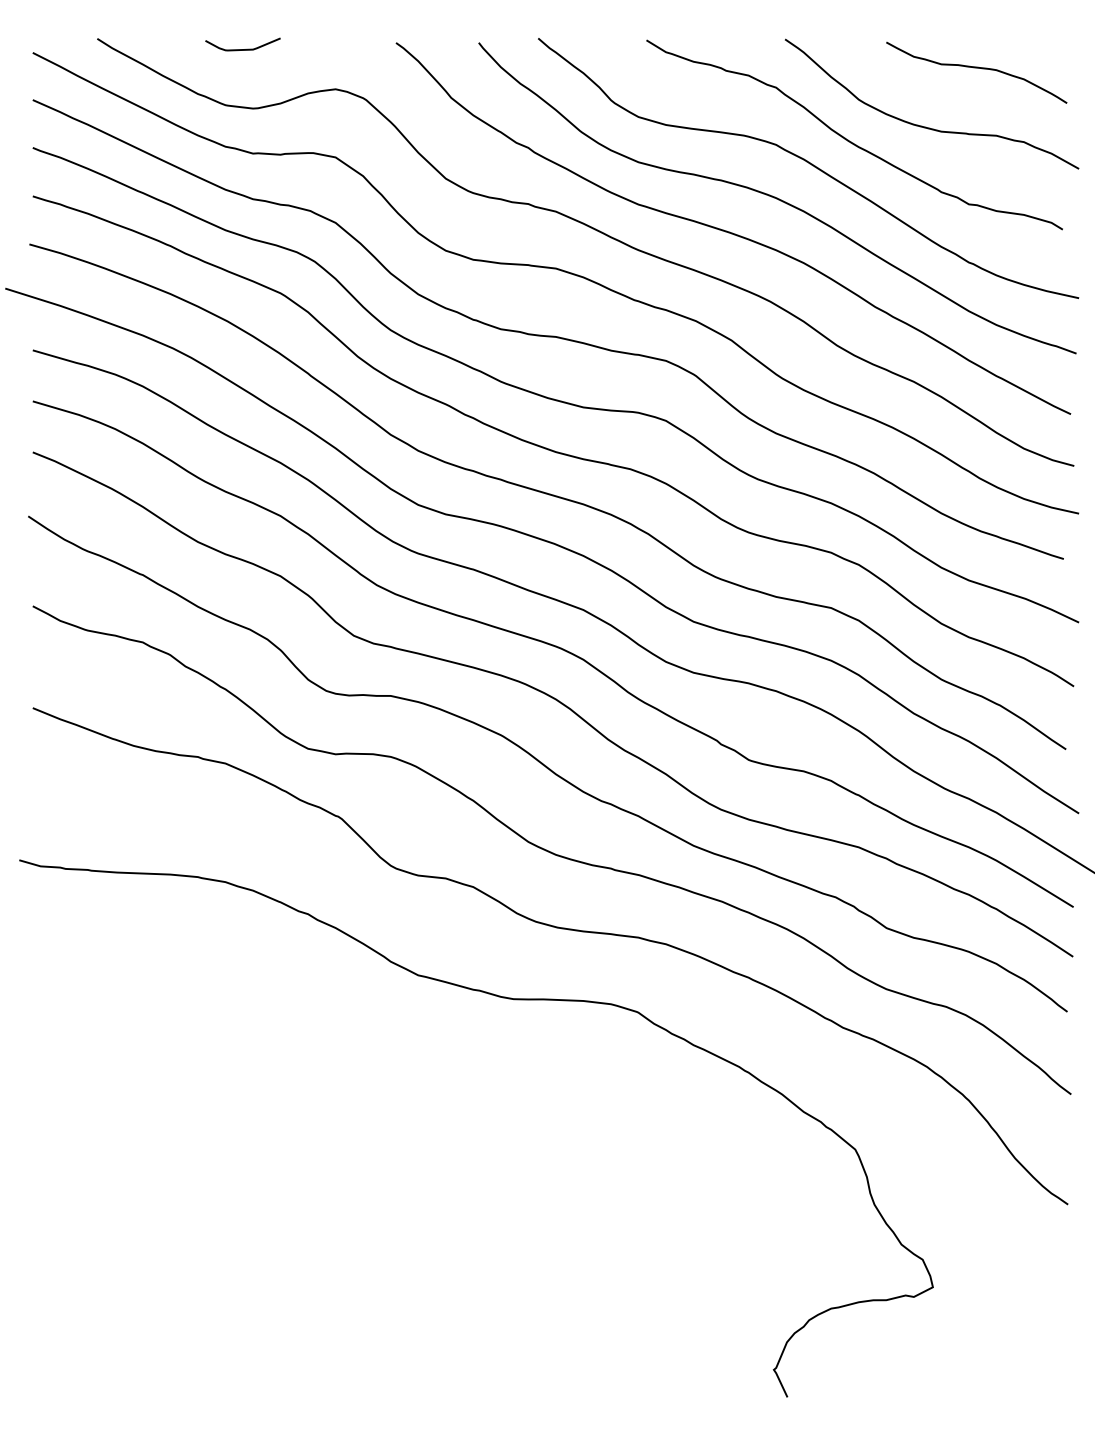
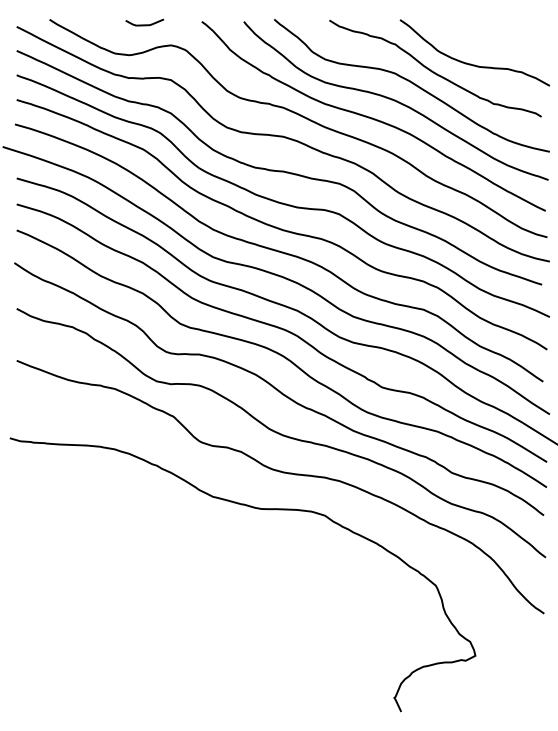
curve: (242, 48) -> (144, 24), moved
curve: (976, 69) -> (497, 35), removed

